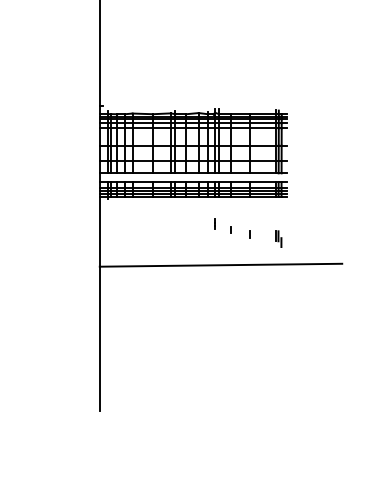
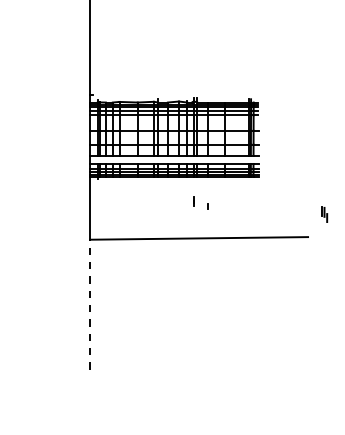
line: (249, 234) -> (224, 210), removed
part: (278, 238) -> (324, 214), moved
line: (99, 338) -> (89, 304), solid -> dashed

